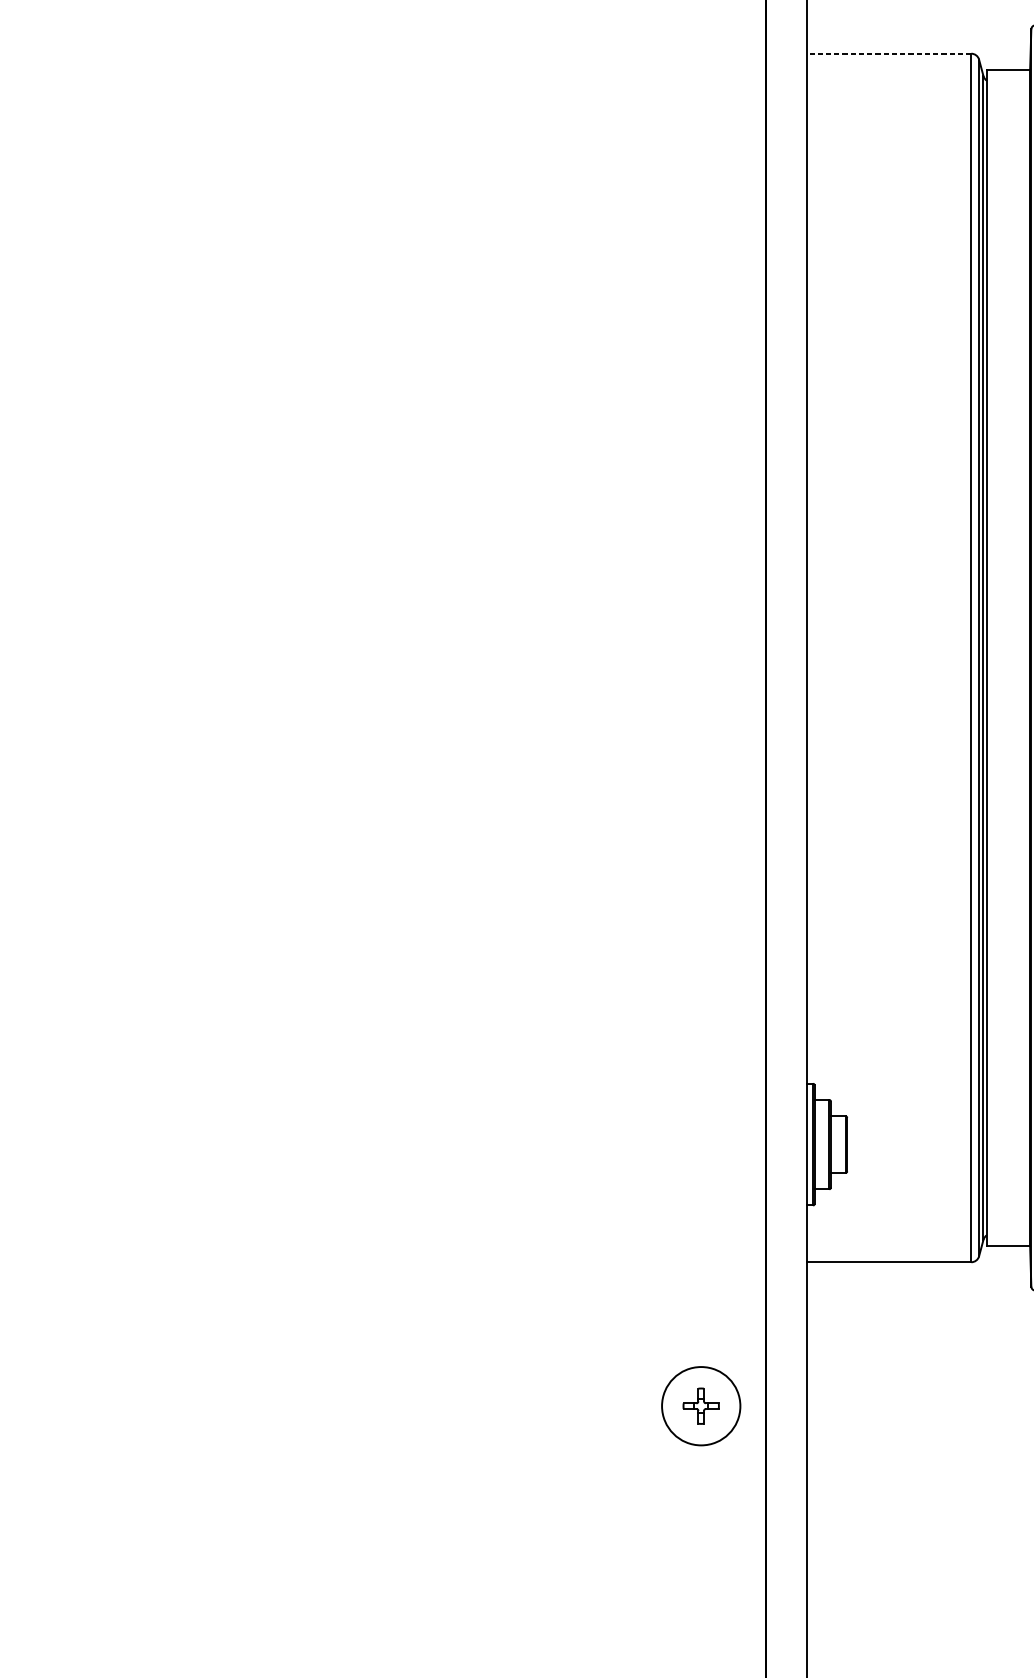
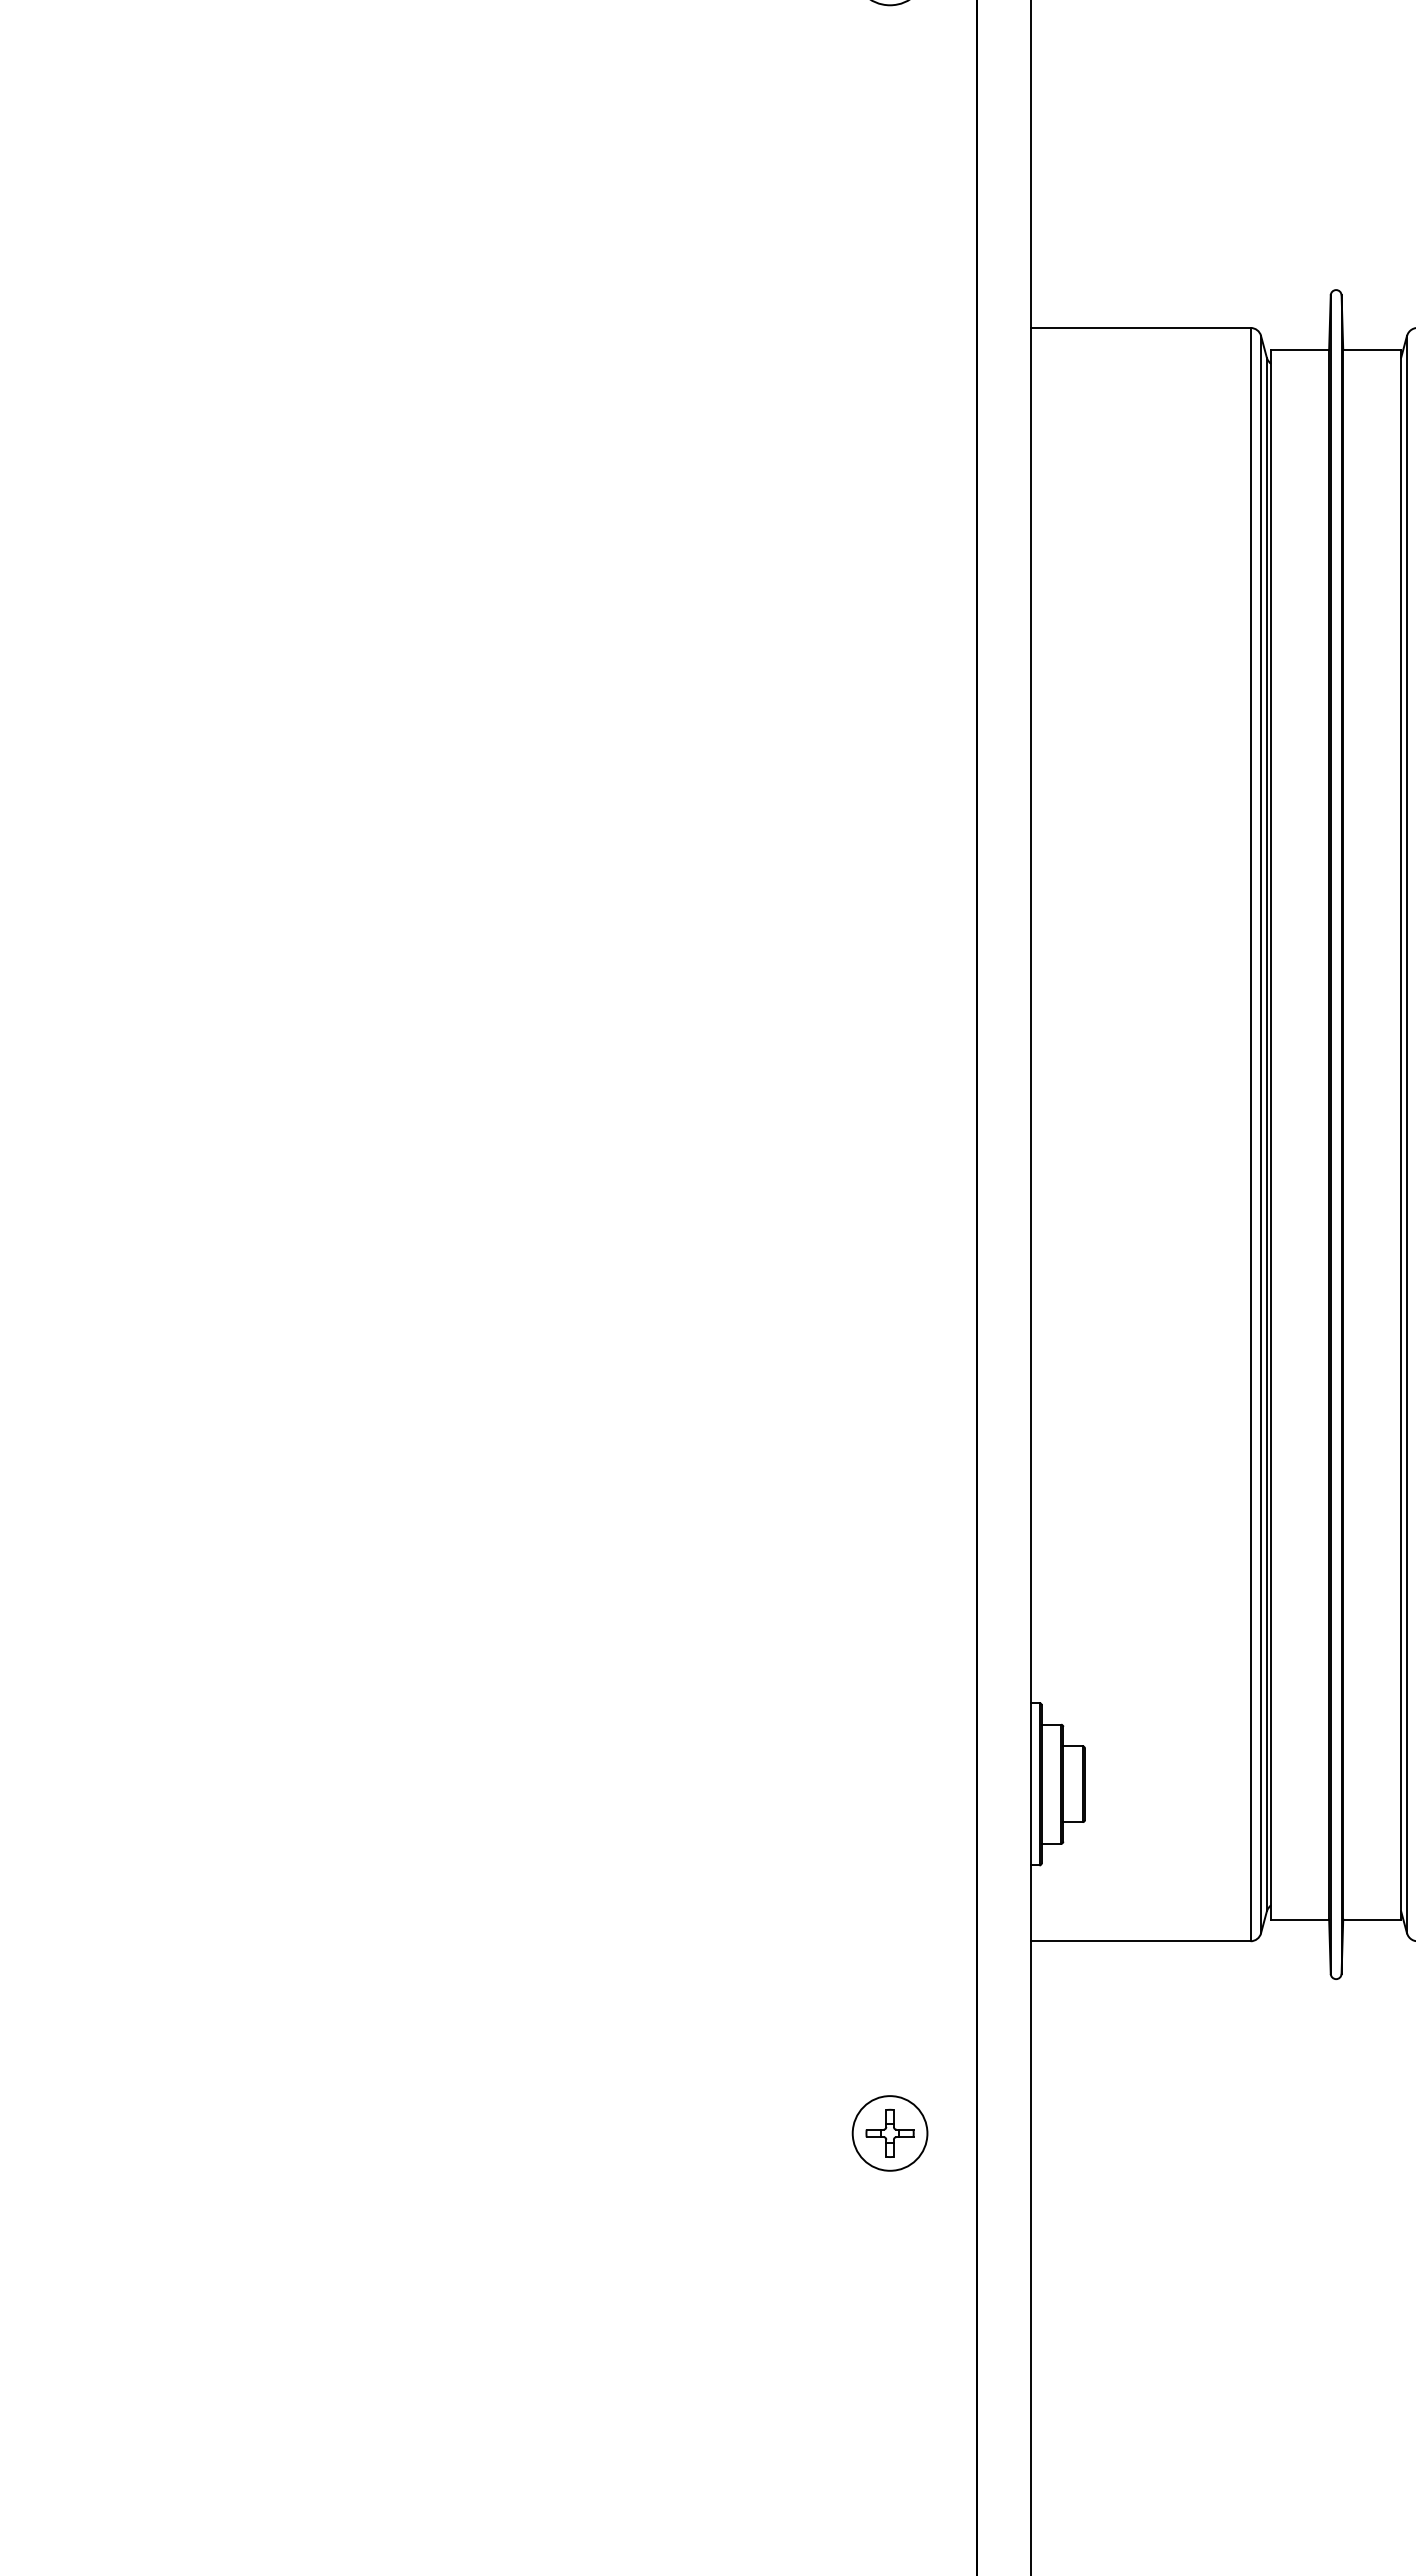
line: (888, 53) -> (1140, 327), dashed -> solid
circle: (700, 1406) -> (889, 2133), size x0.71

